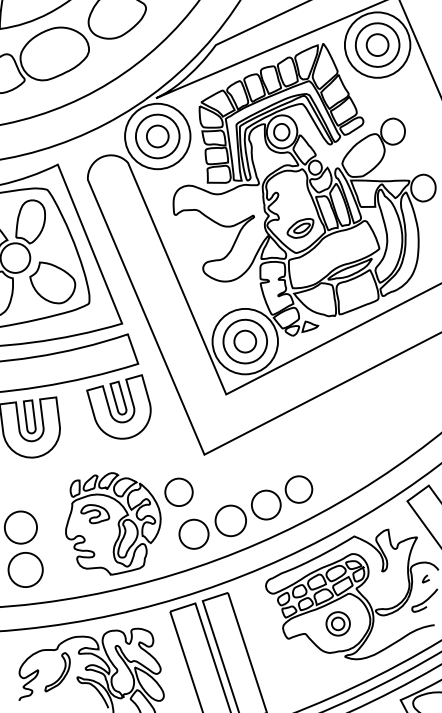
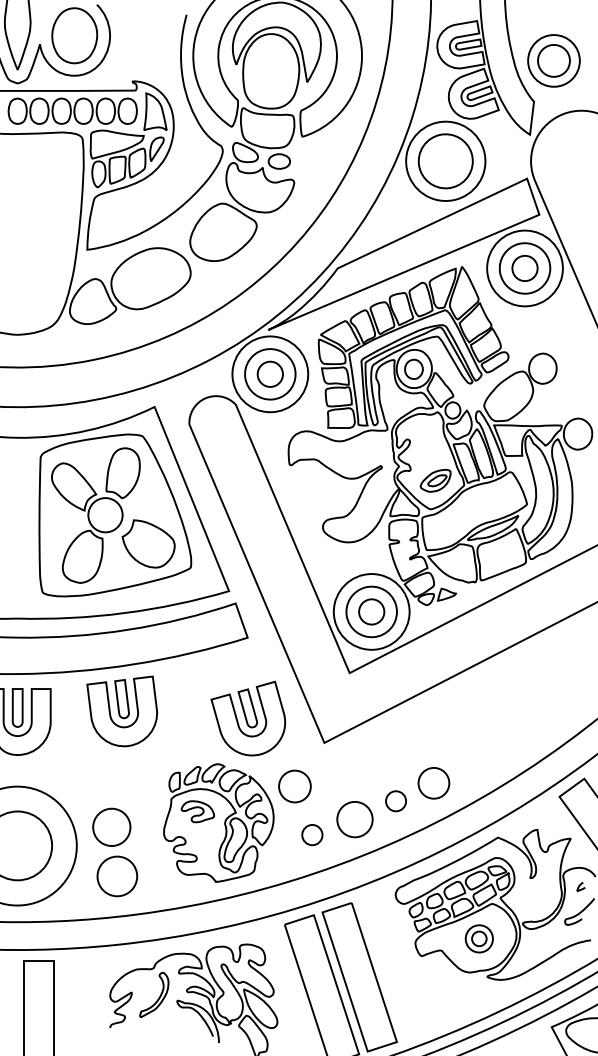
part: (119, 406) -> (248, 718), moved
circle: (265, 505) -> (395, 801), size x0.6
circle: (194, 533) -> (312, 834), size x0.6

